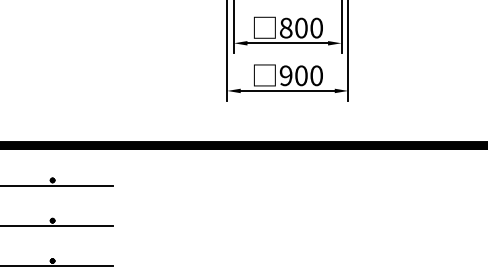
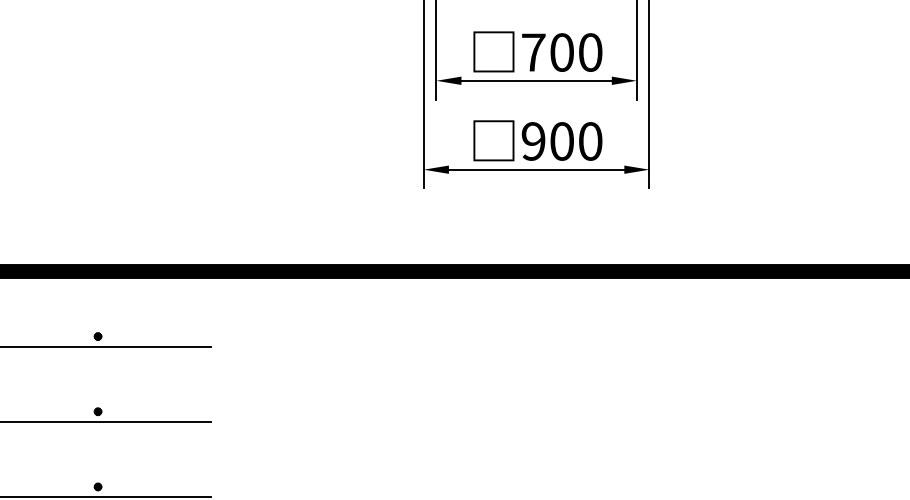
text: (286, 27) -> (534, 51), 800 -> 700

